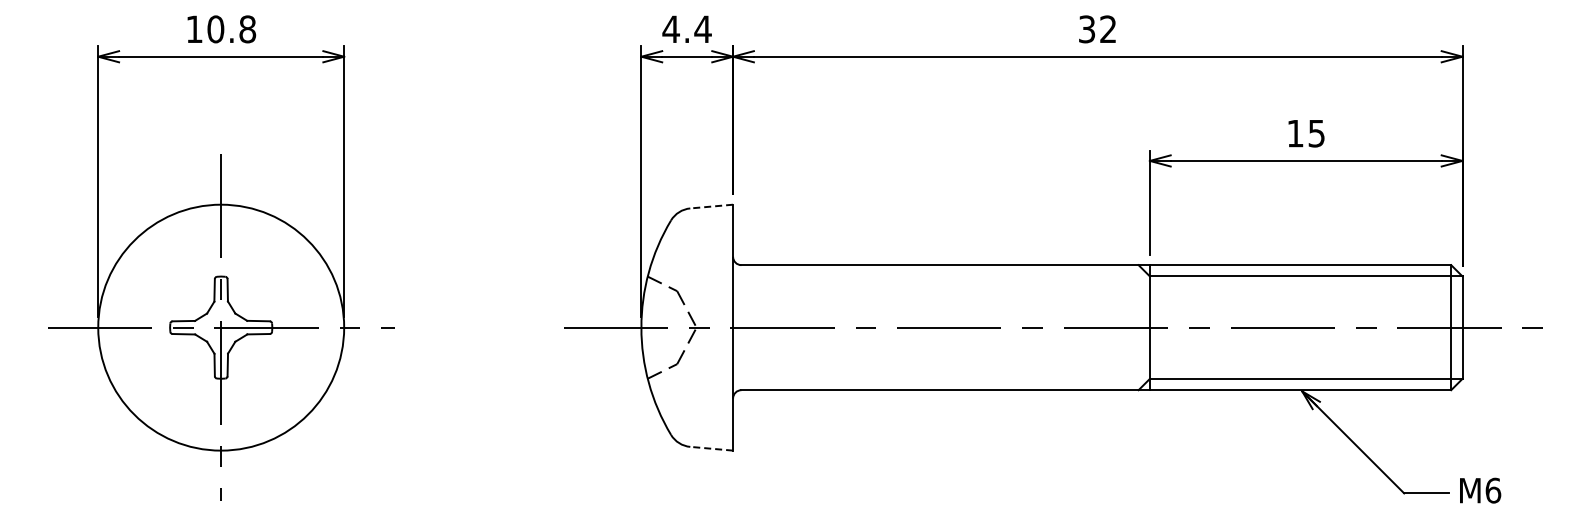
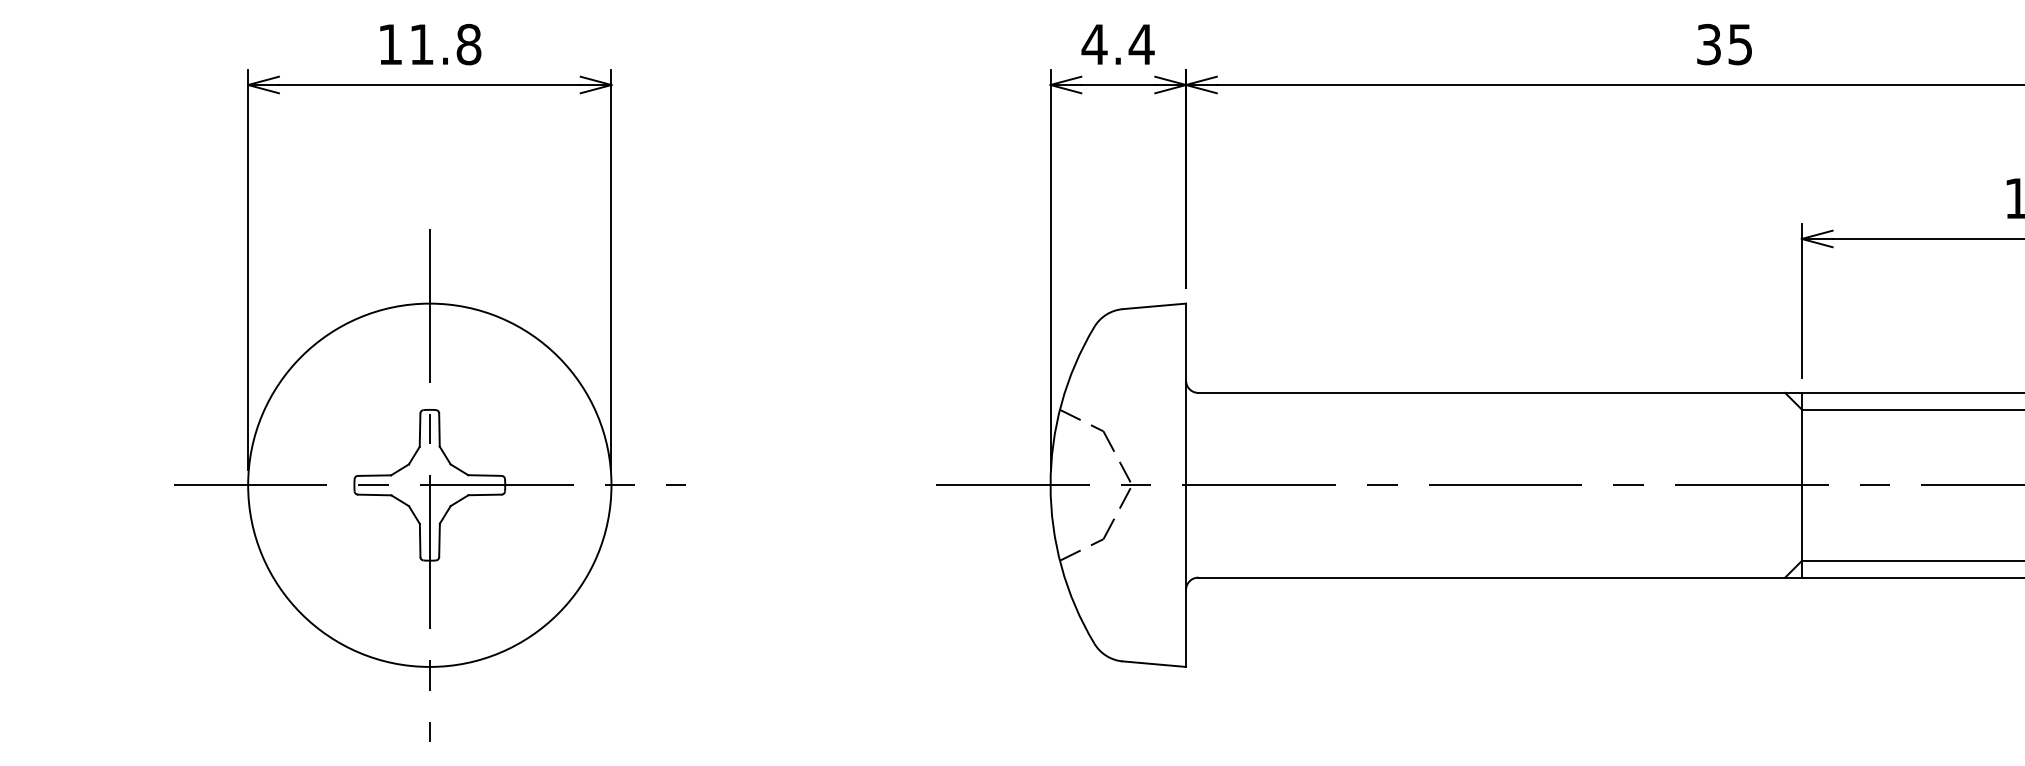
text: (215, 29) -> (421, 44), 10.8 -> 11.8
text: (1108, 29) -> (1740, 44), 32 -> 35
line: (711, 206) -> (1154, 306), dashed -> solid
line: (711, 448) -> (1154, 663), dashed -> solid

